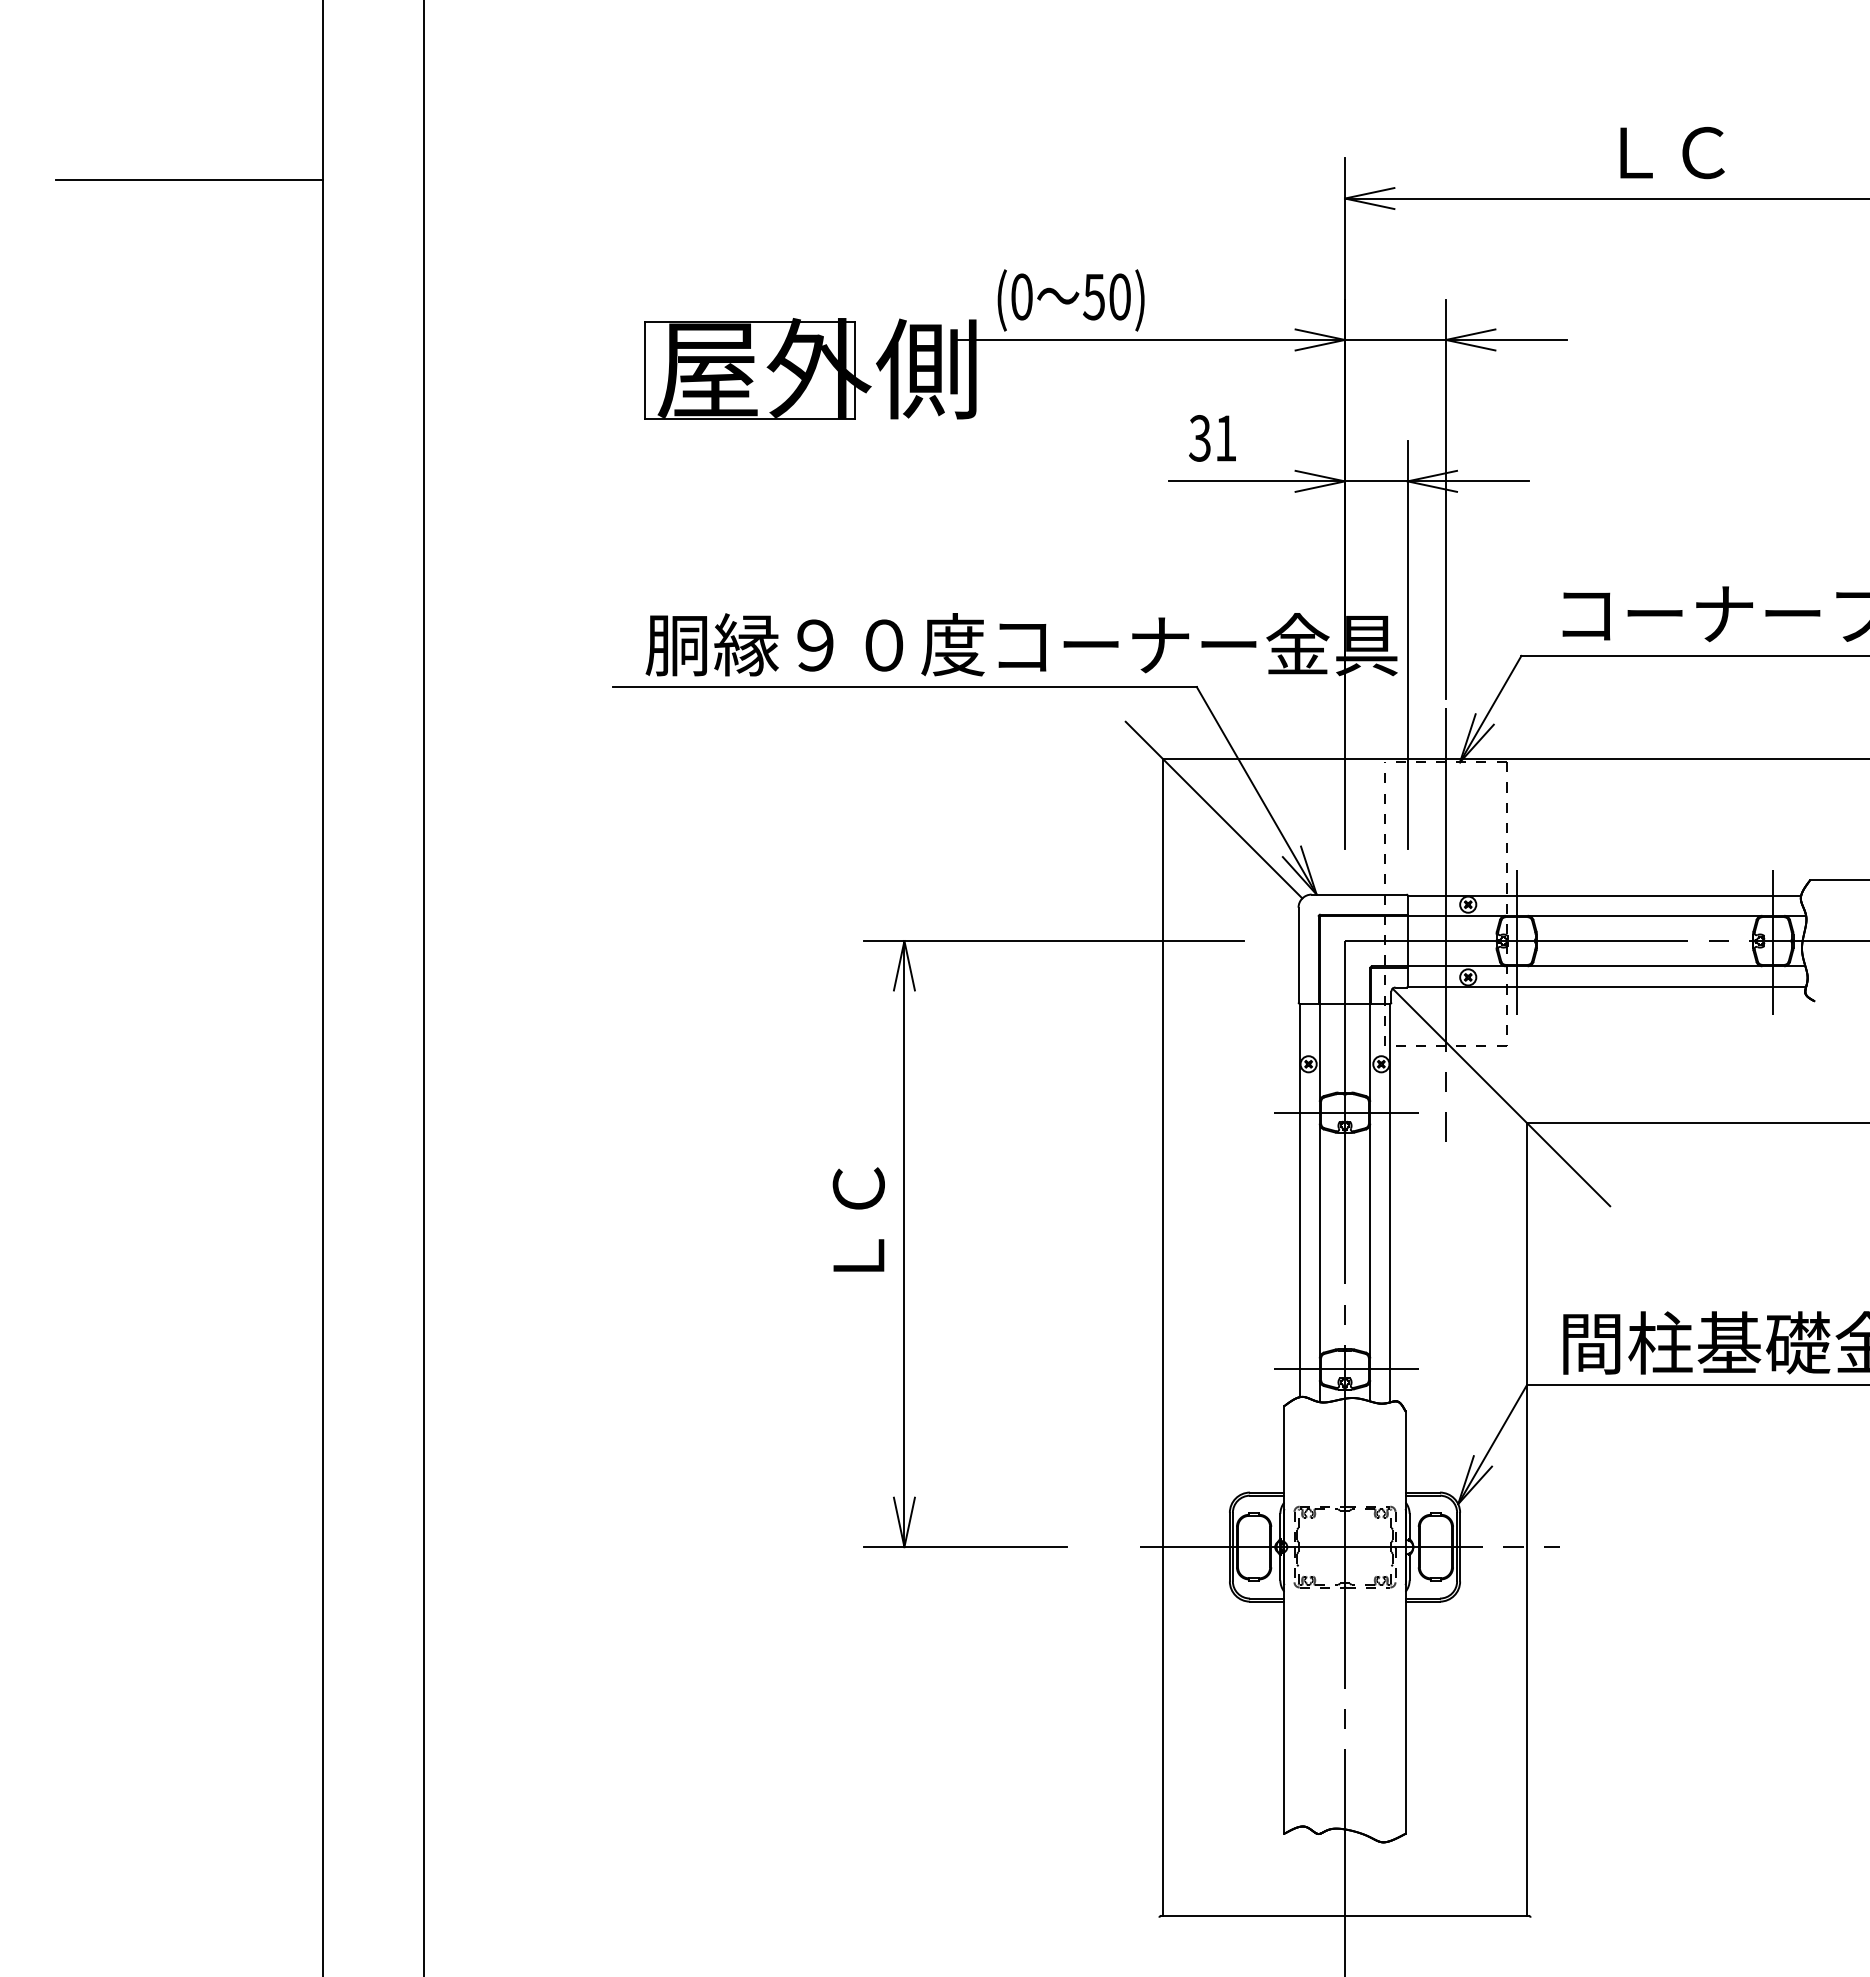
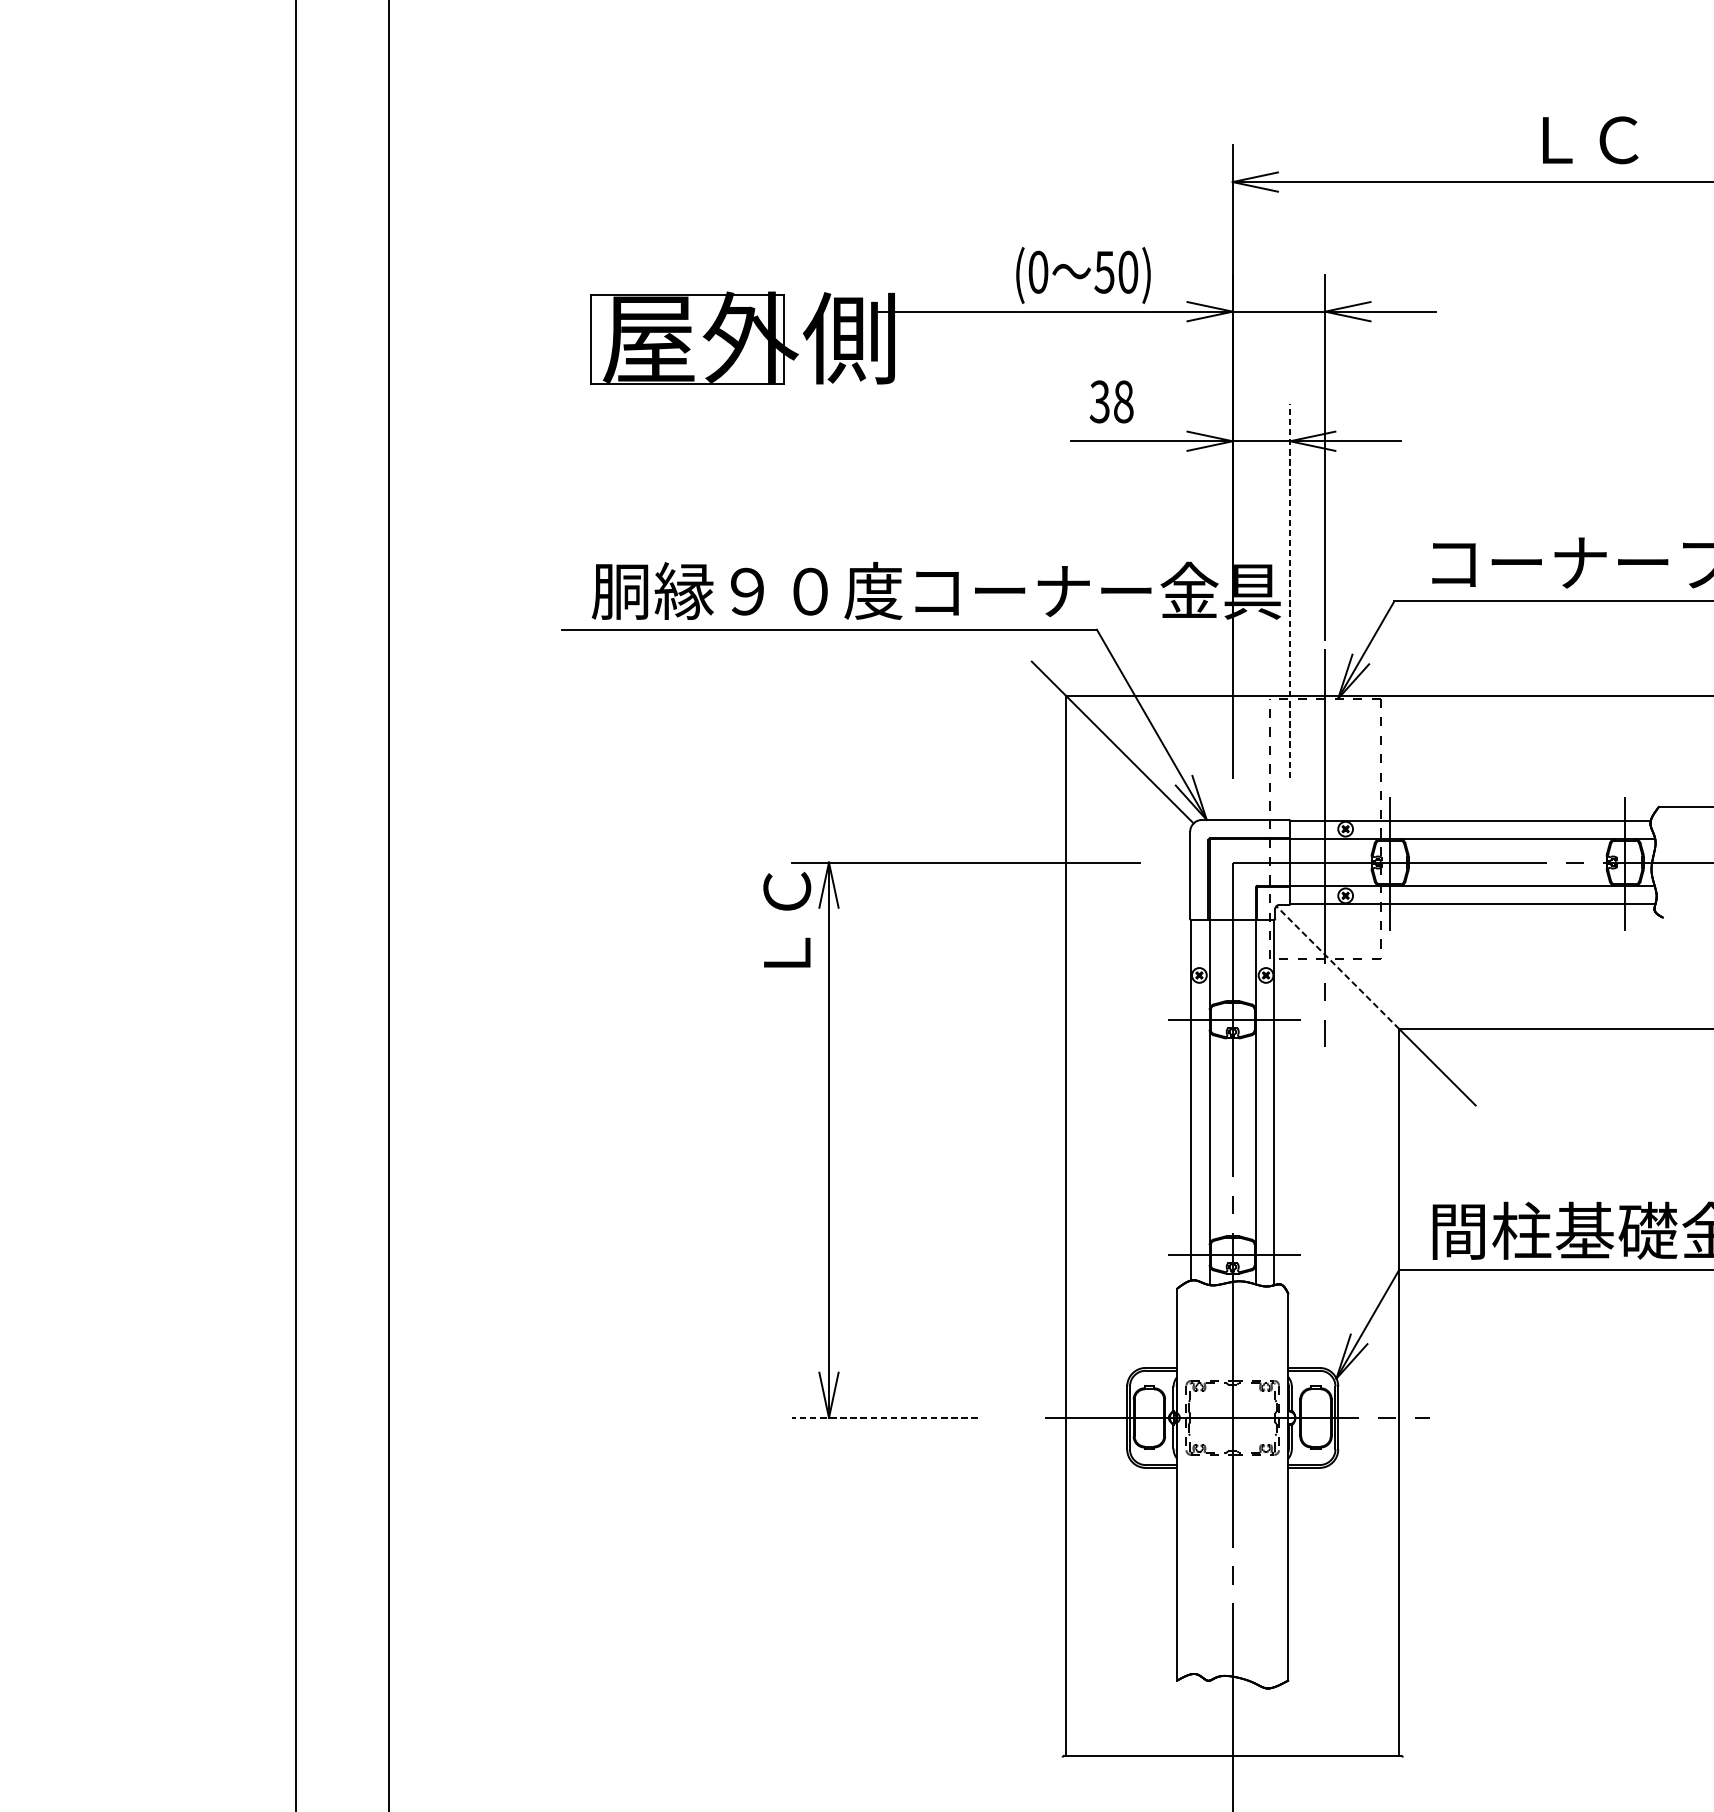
text: (1672, 153) -> (1590, 140), moved
line: (189, 180) -> (173, 165), removed
text: (1070, 300) -> (1082, 275), moved
text: (1225, 438) -> (1123, 401), 31 -> 38
line: (1407, 644) -> (1289, 590), solid -> dashed
line: (1459, 1055) -> (1337, 967), solid -> dashed
text: (858, 1219) -> (786, 919), moved
line: (964, 1547) -> (884, 1418), solid -> dashed

